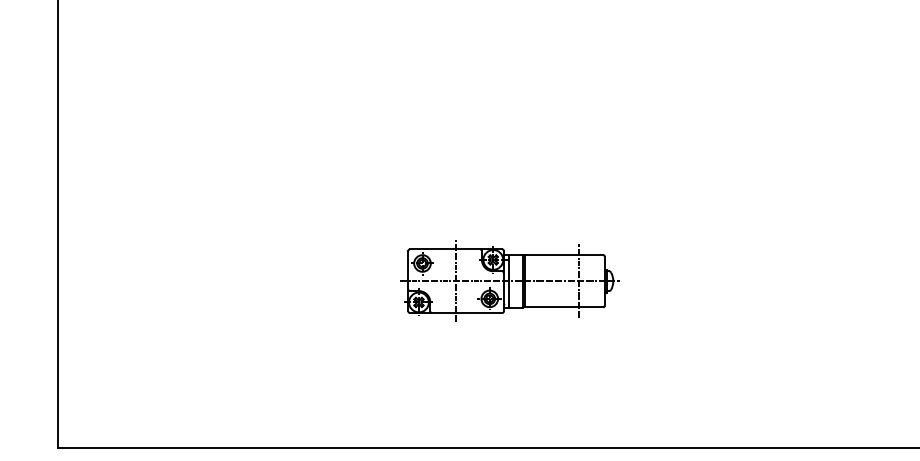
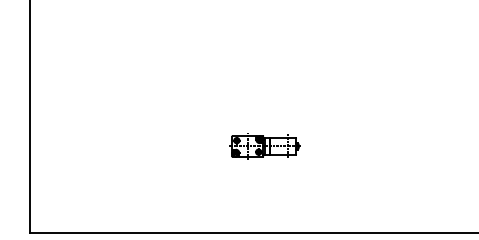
part: (508, 281) -> (264, 146), size x0.62

